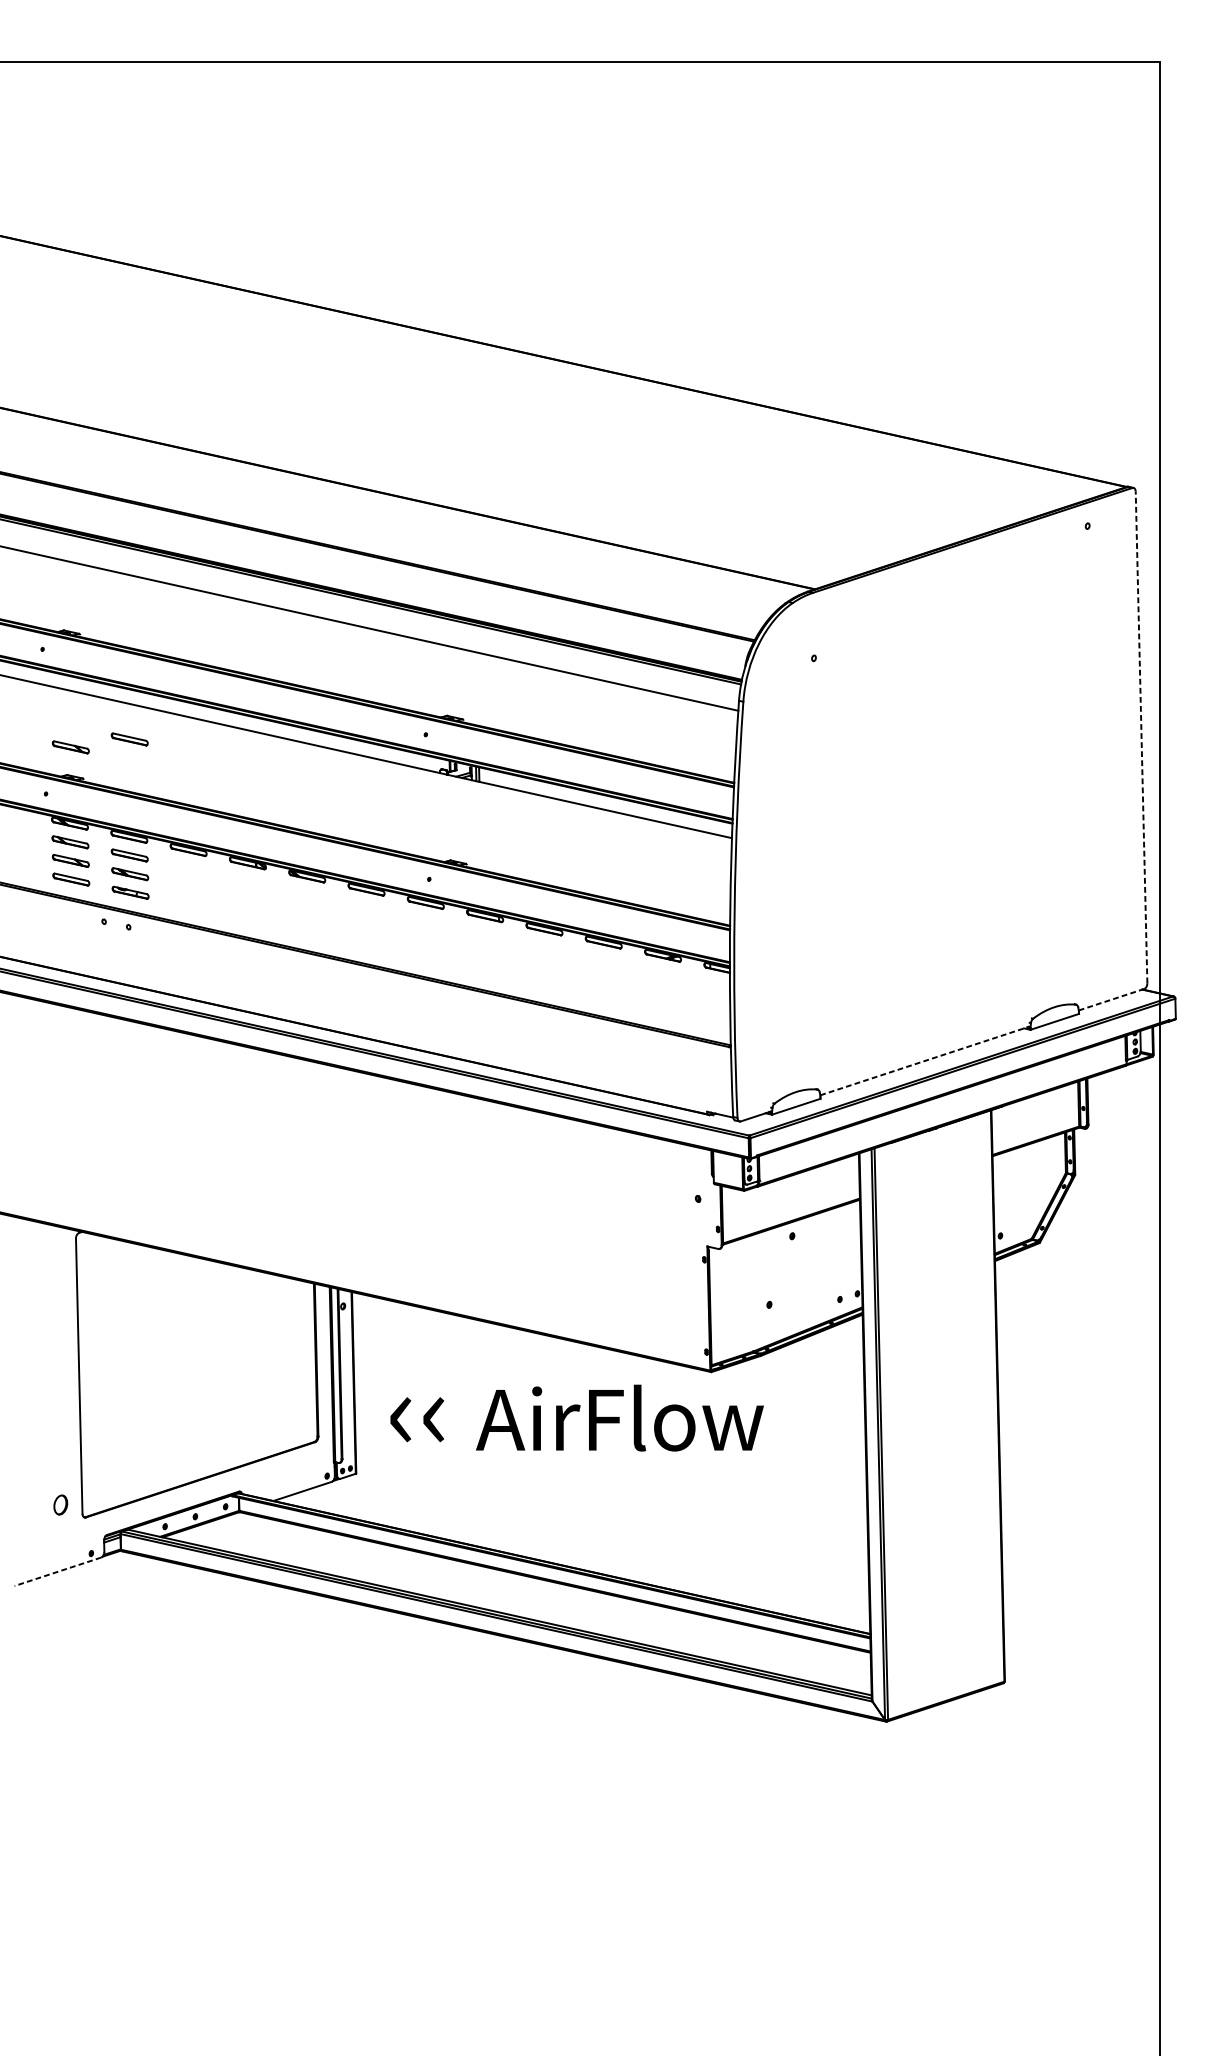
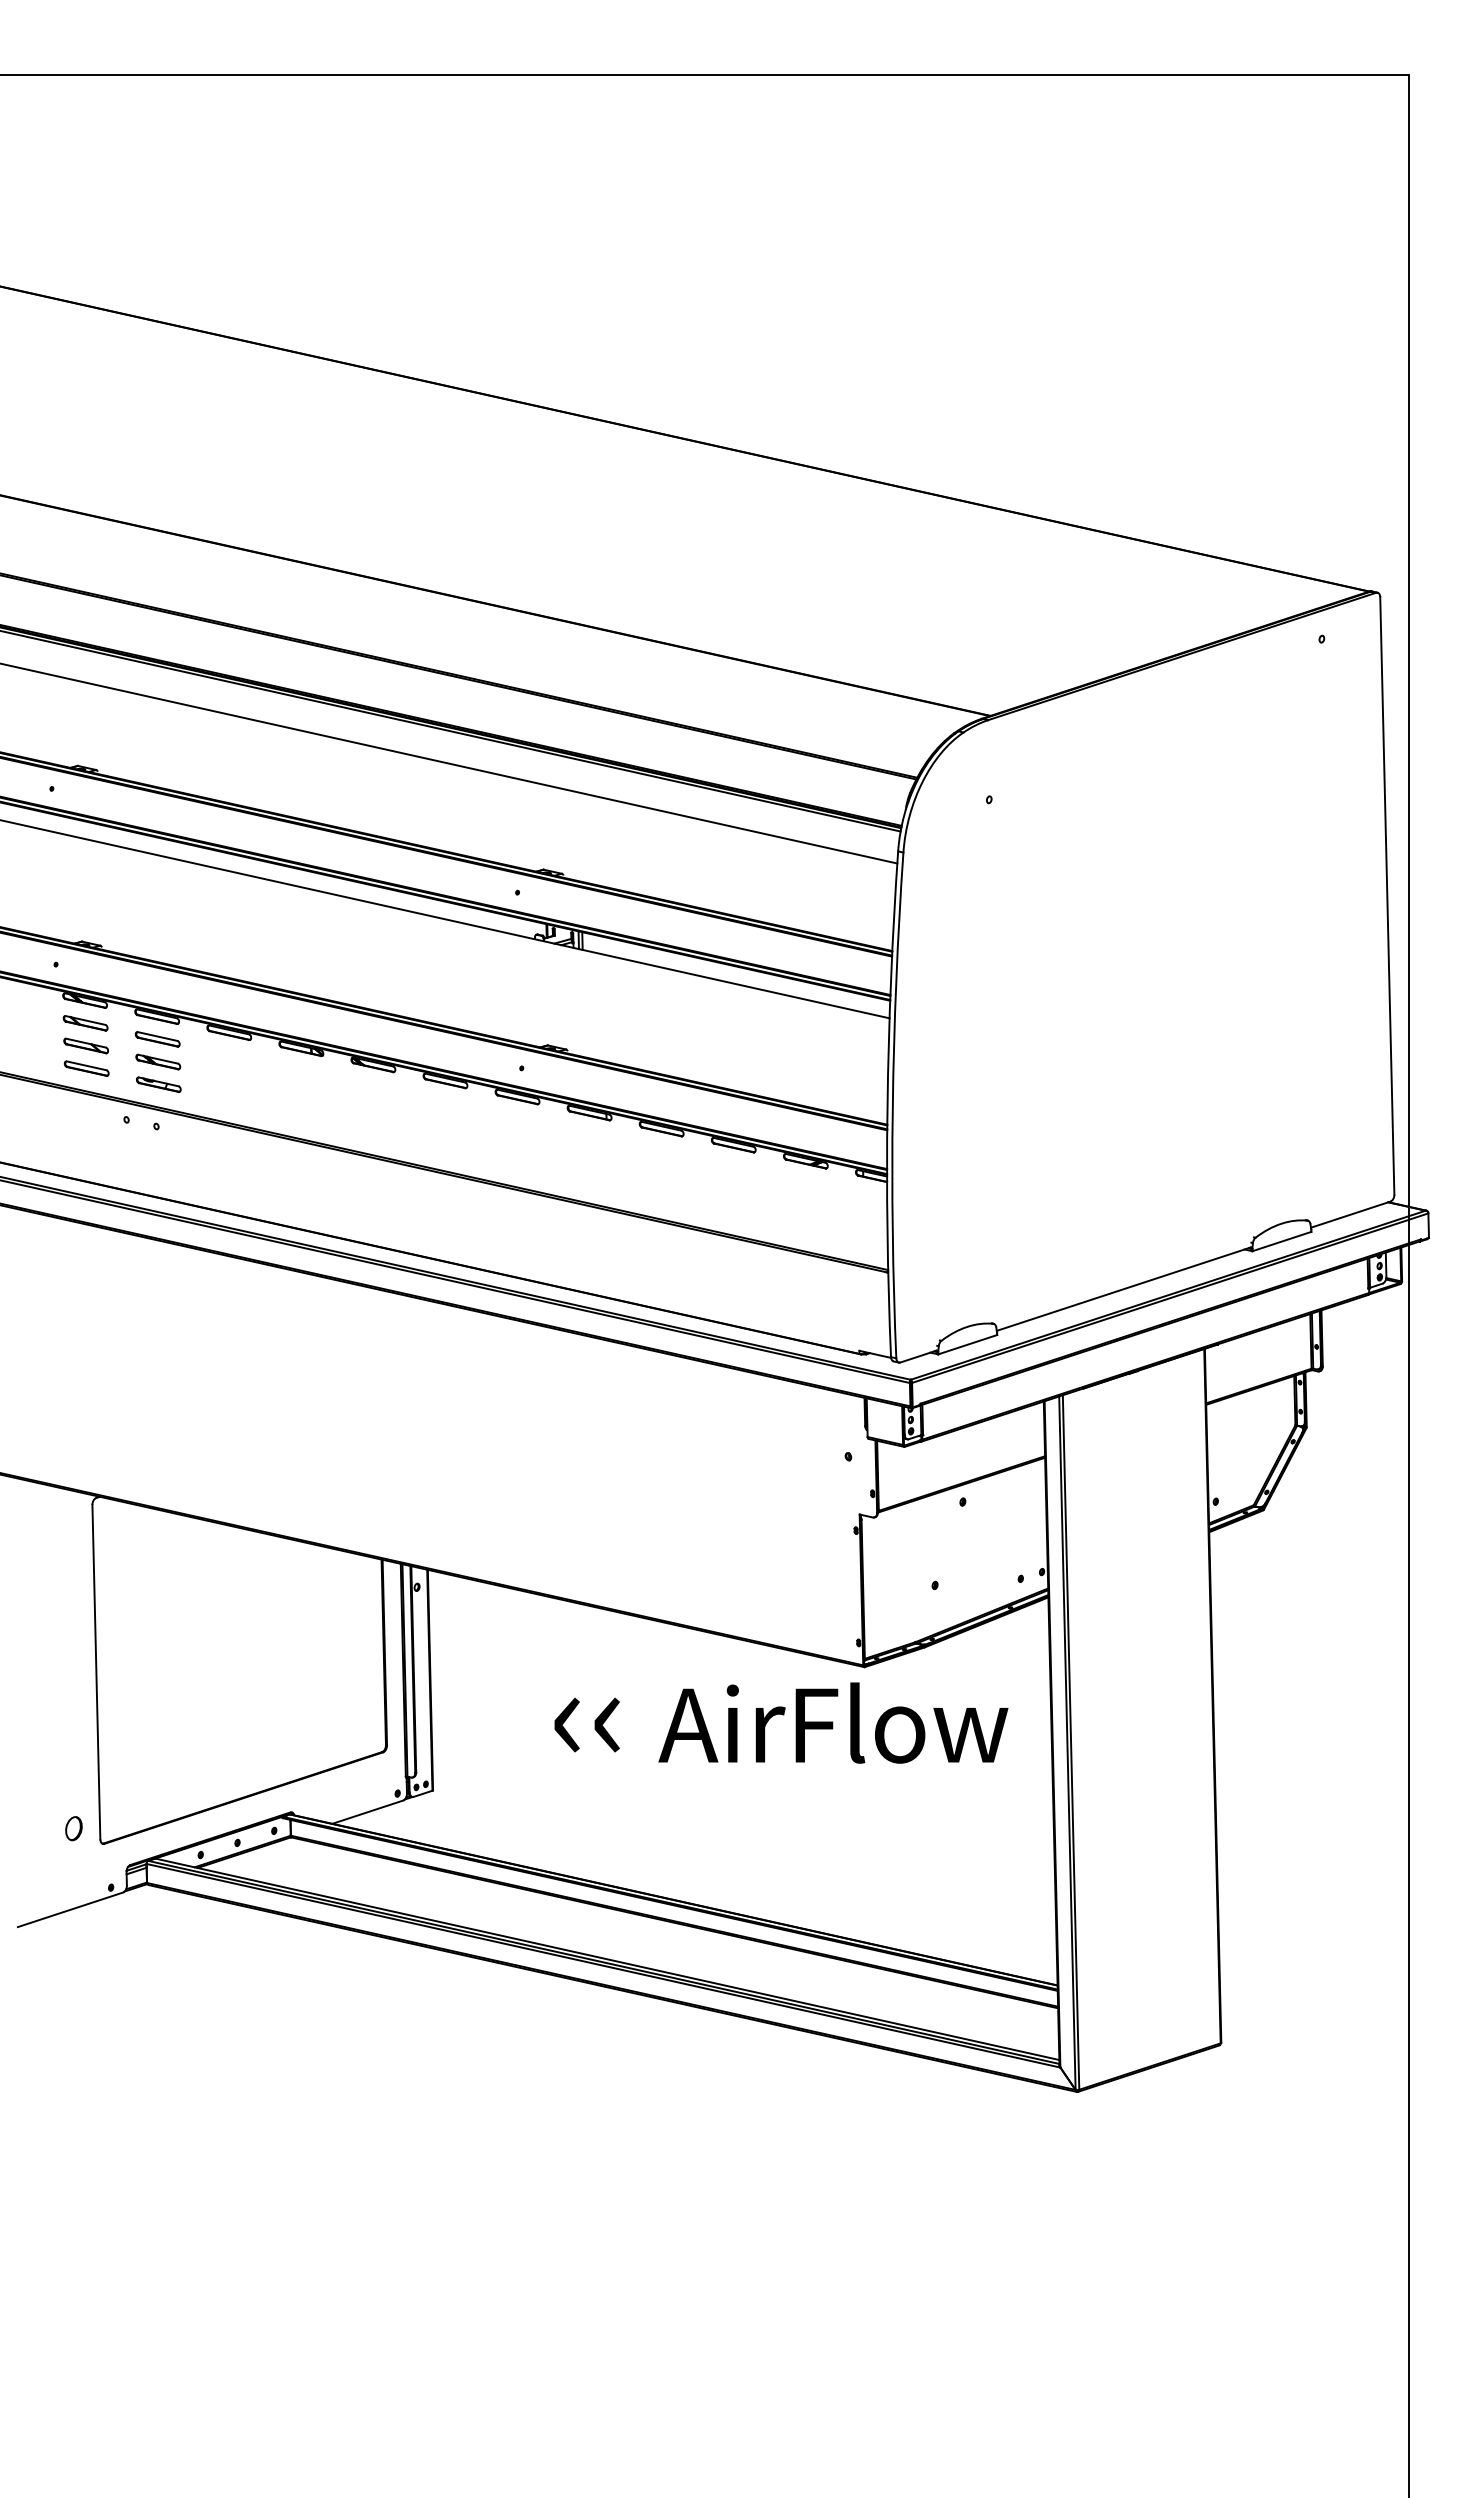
line: (1141, 737) -> (1387, 895), dashed -> solid
part: (129, 739) -> (157, 898), removed
part: (70, 746) -> (85, 907), removed
line: (1111, 999) -> (1350, 1214), dashed -> solid
line: (924, 1061) -> (1123, 1289), dashed -> solid
text: (577, 1417) -> (781, 1722), moved
line: (57, 1571) -> (70, 1909), dashed -> solid

